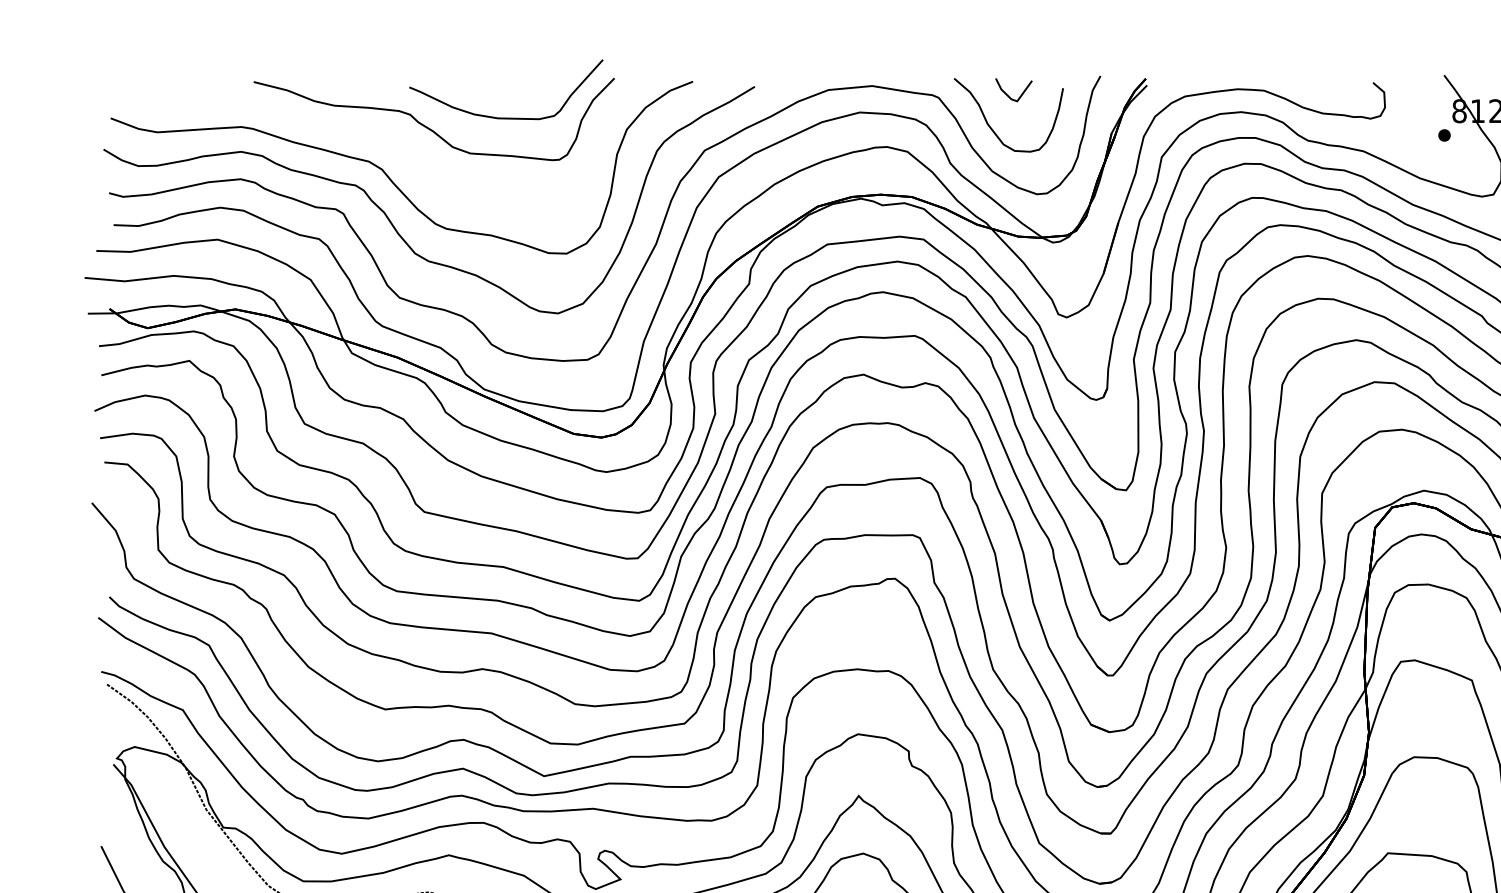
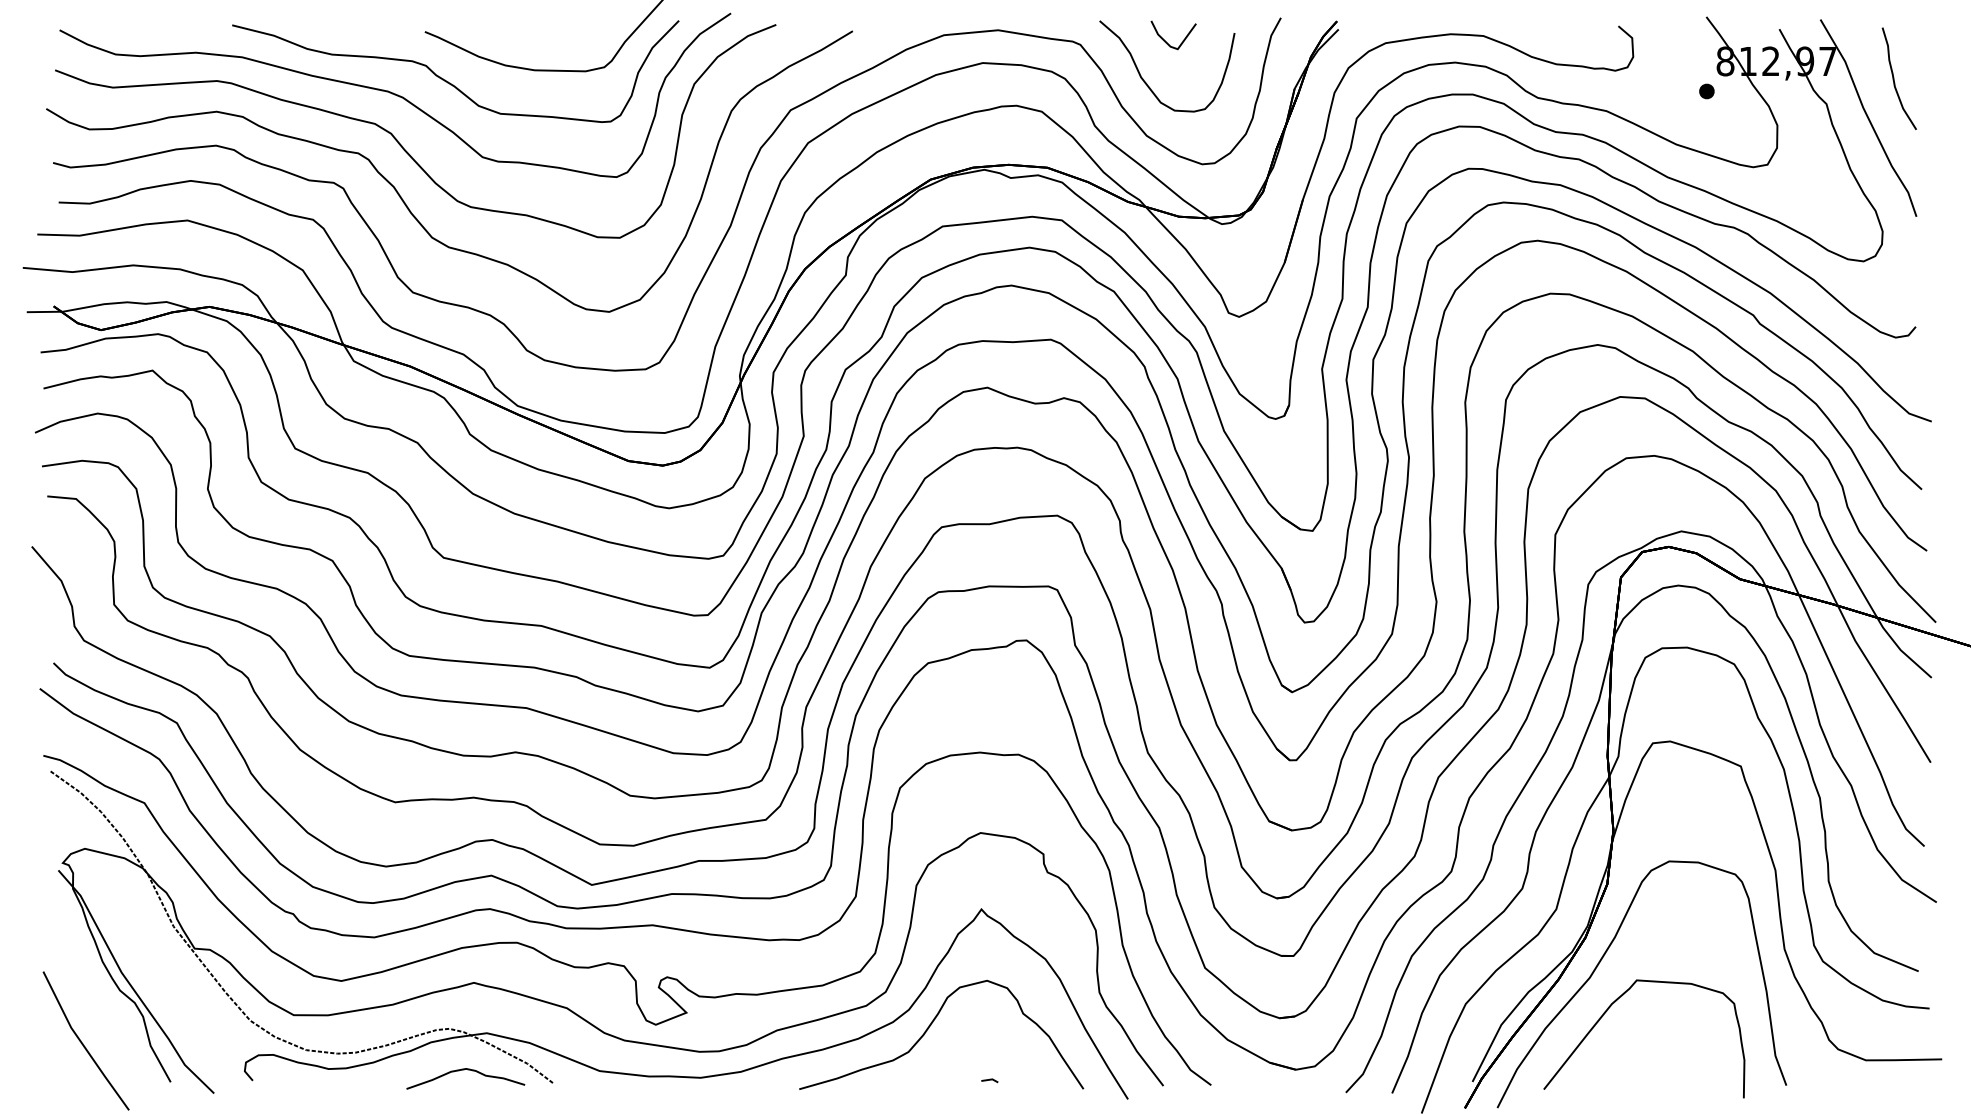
part: (385, 137) -> (395, 94), added

